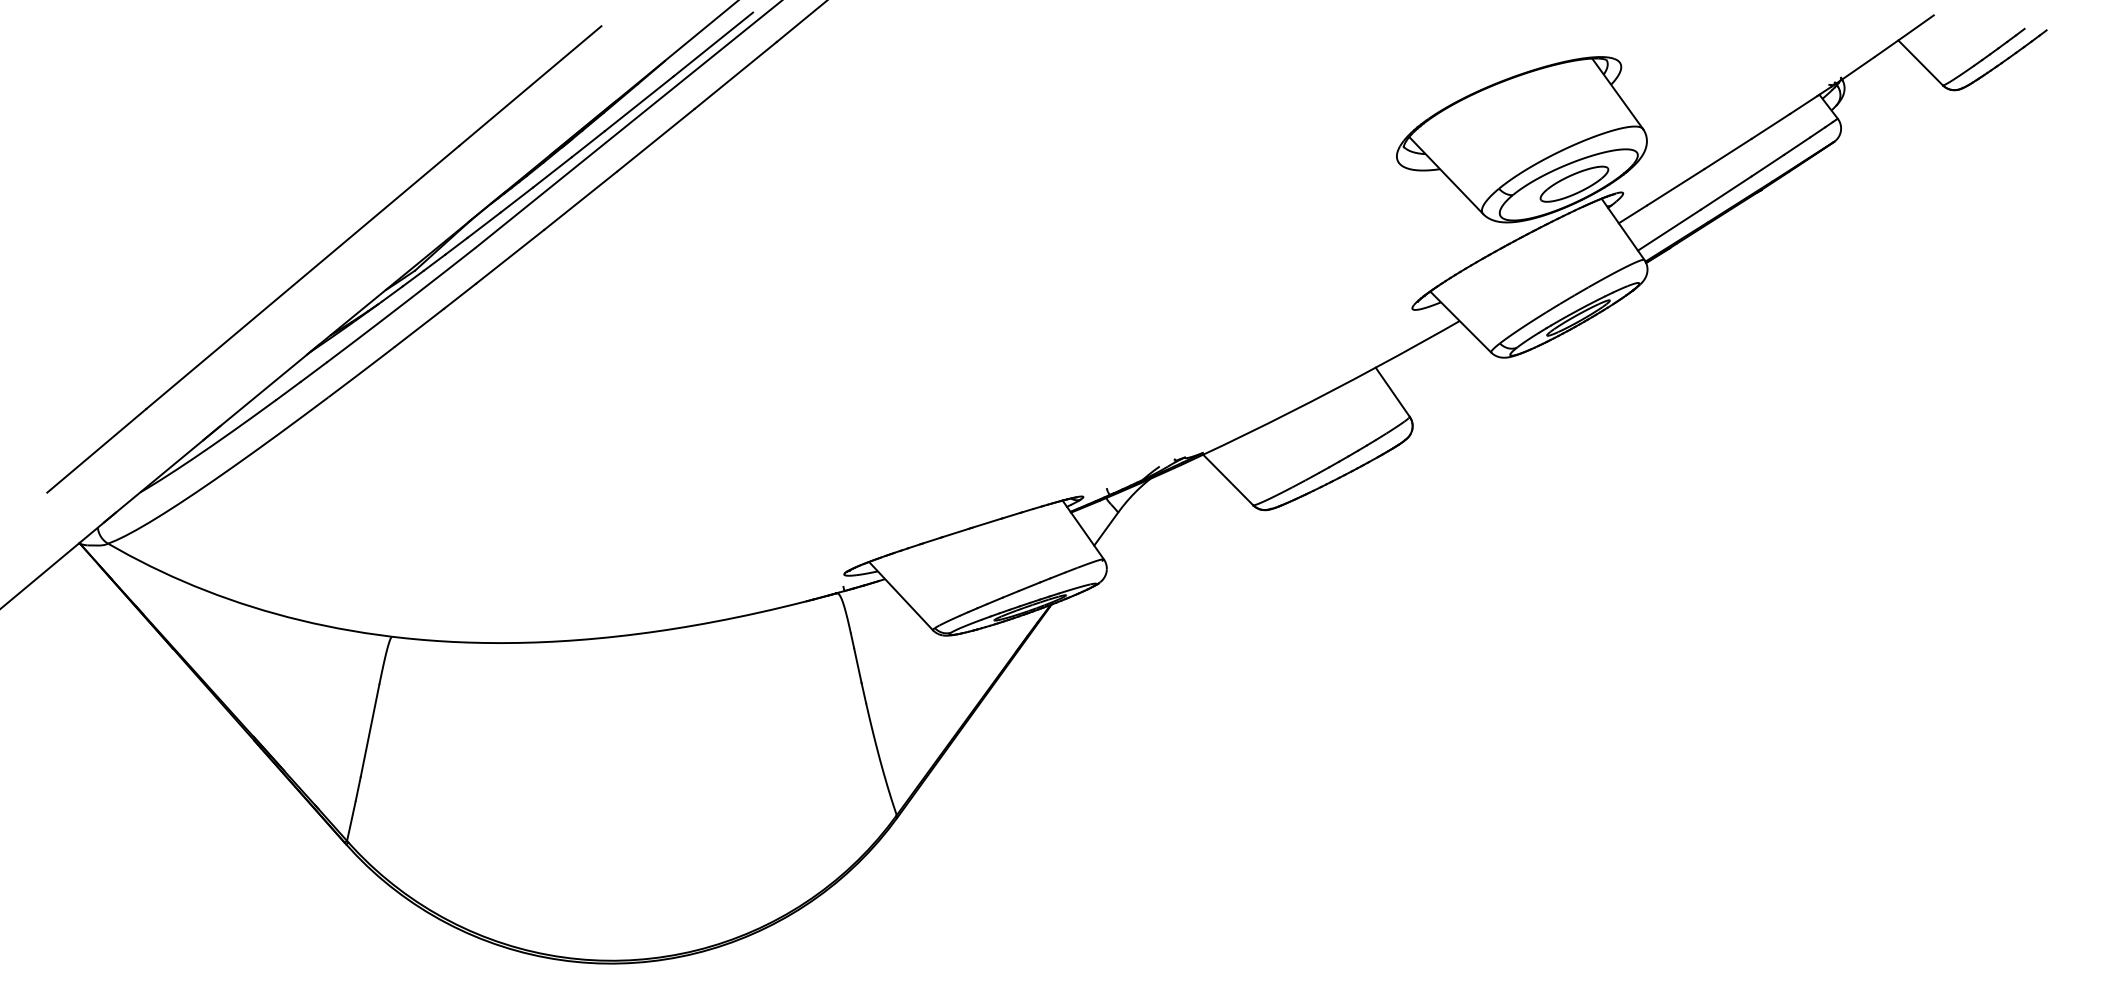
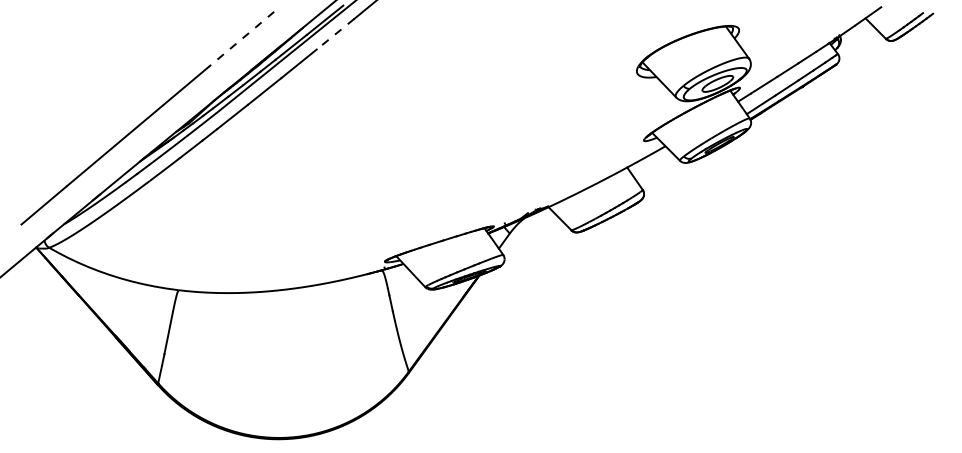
line: (735, 75) -> (335, 34), solid -> dashed
line: (529, 86) -> (241, 39), solid -> dashed

